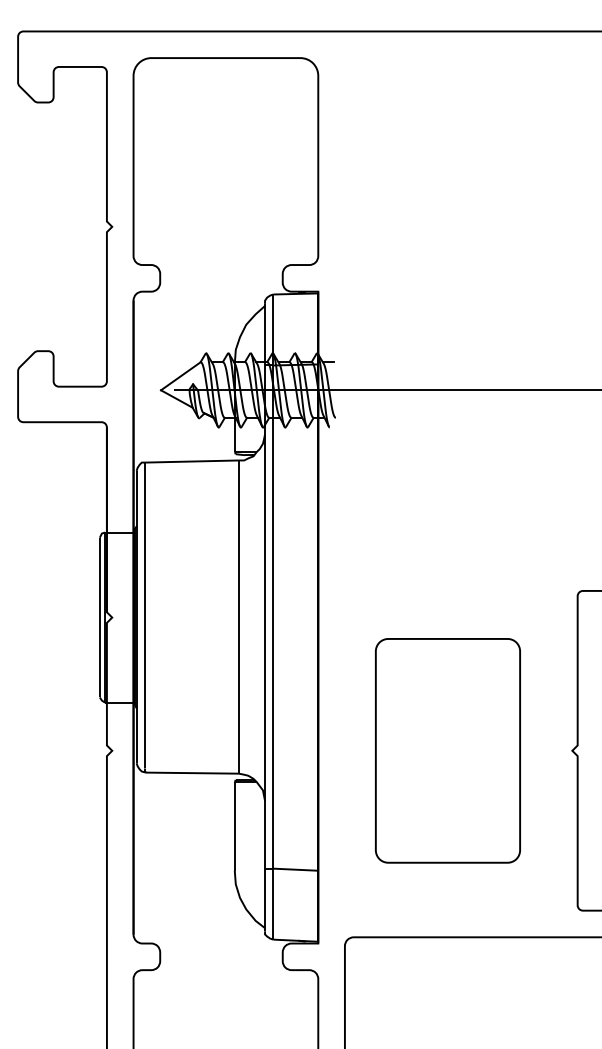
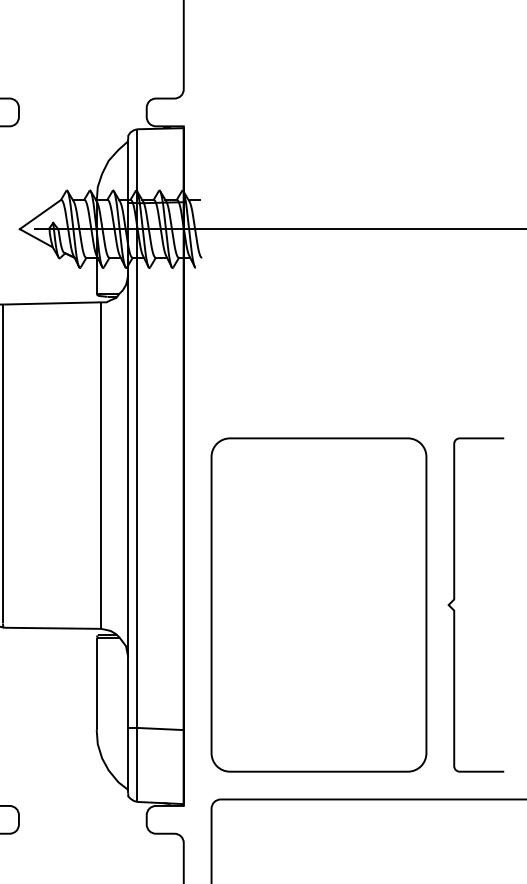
part: (447, 750) -> (318, 604), size x1.43

